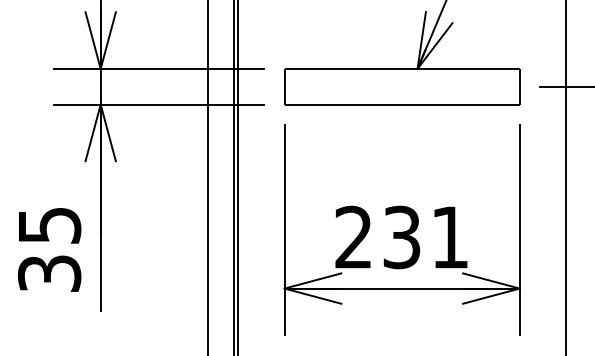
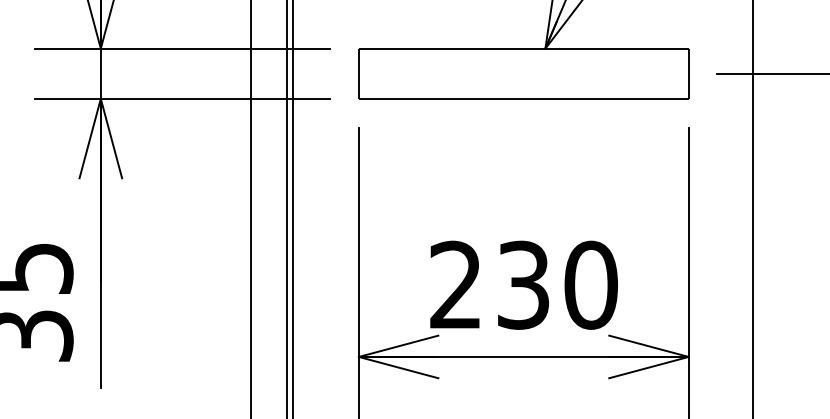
text: (450, 237) -> (591, 285), 231 -> 230

